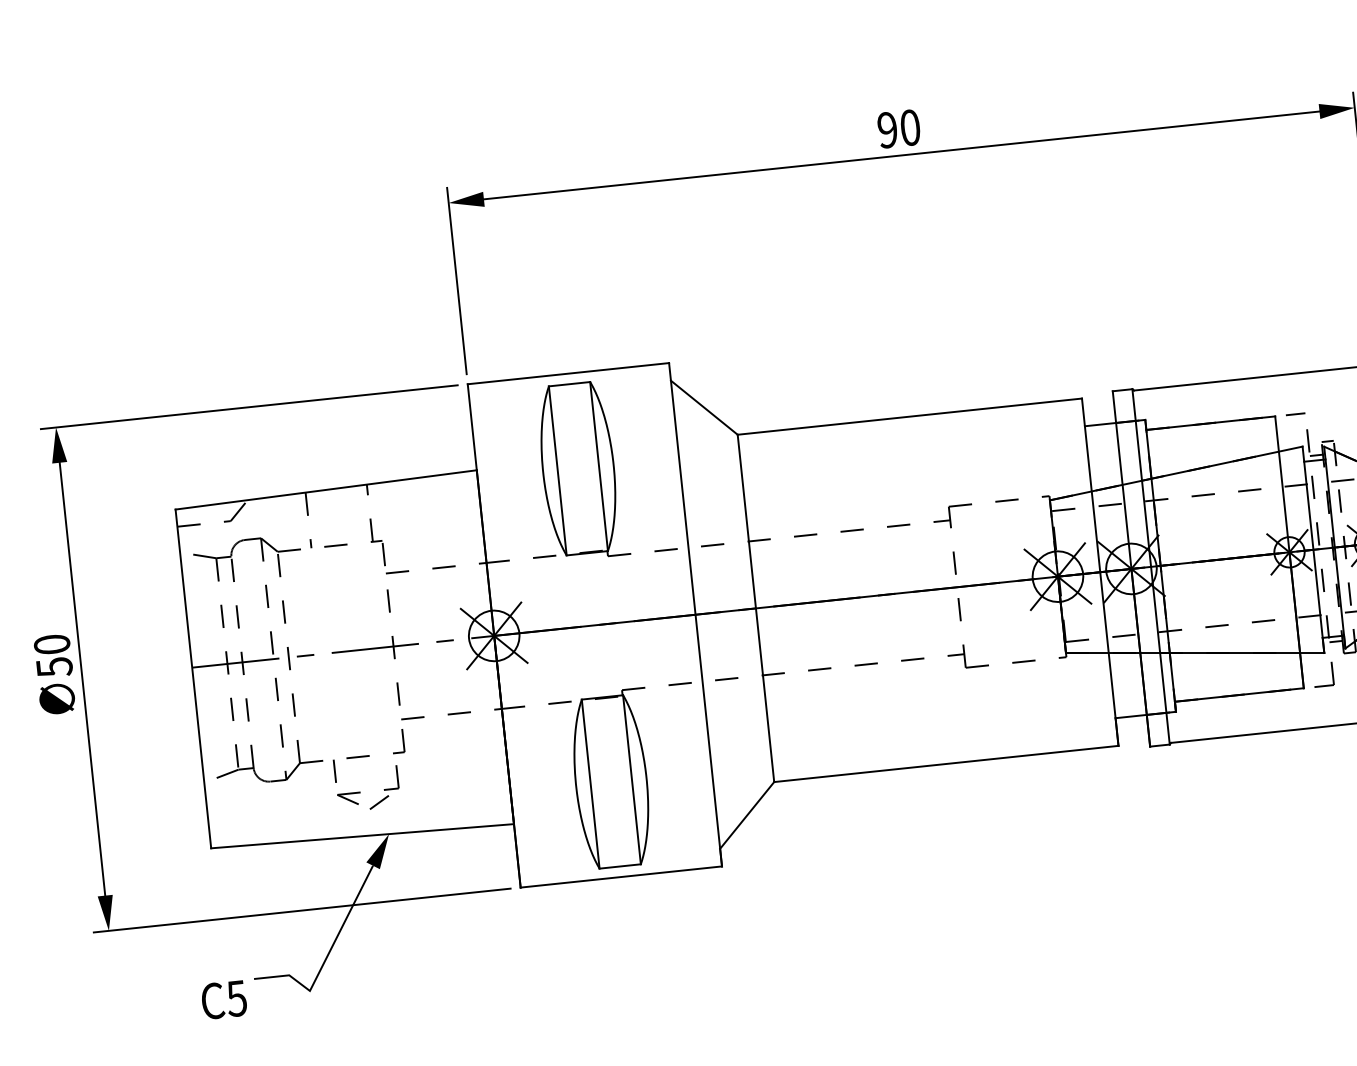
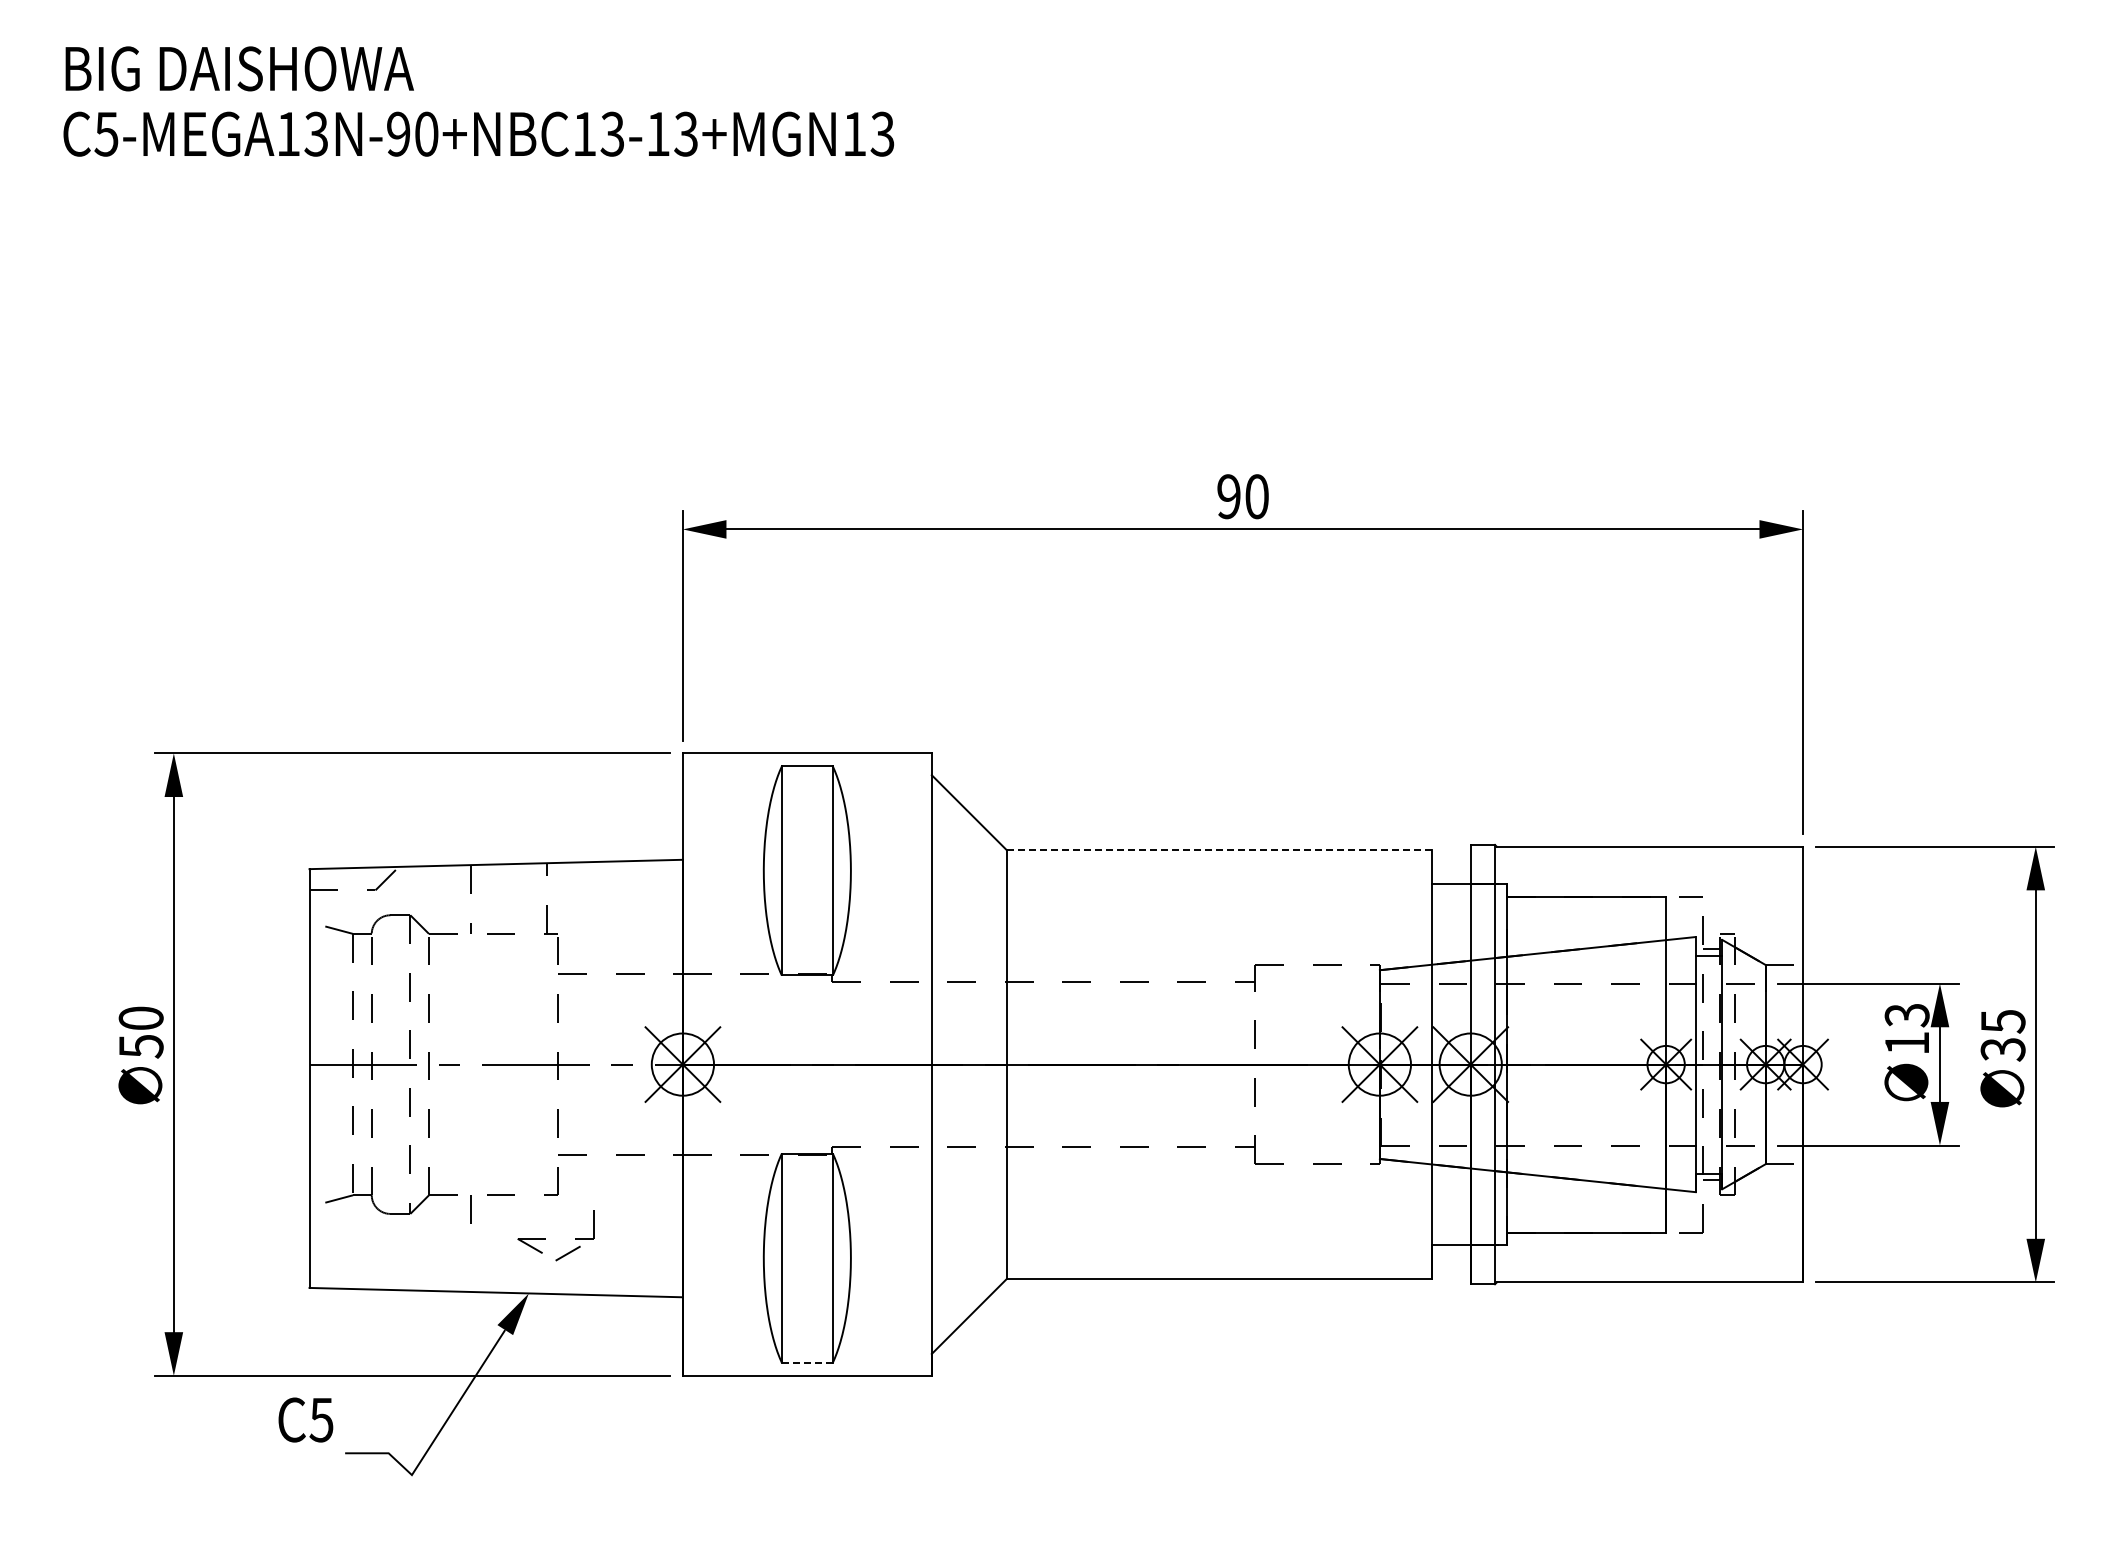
line: (909, 416) -> (1219, 849), solid -> dashed
part: (359, 792) -> (545, 1238), moved
line: (620, 866) -> (807, 1362), solid -> dashed
text: (223, 999) -> (305, 1419), moved

